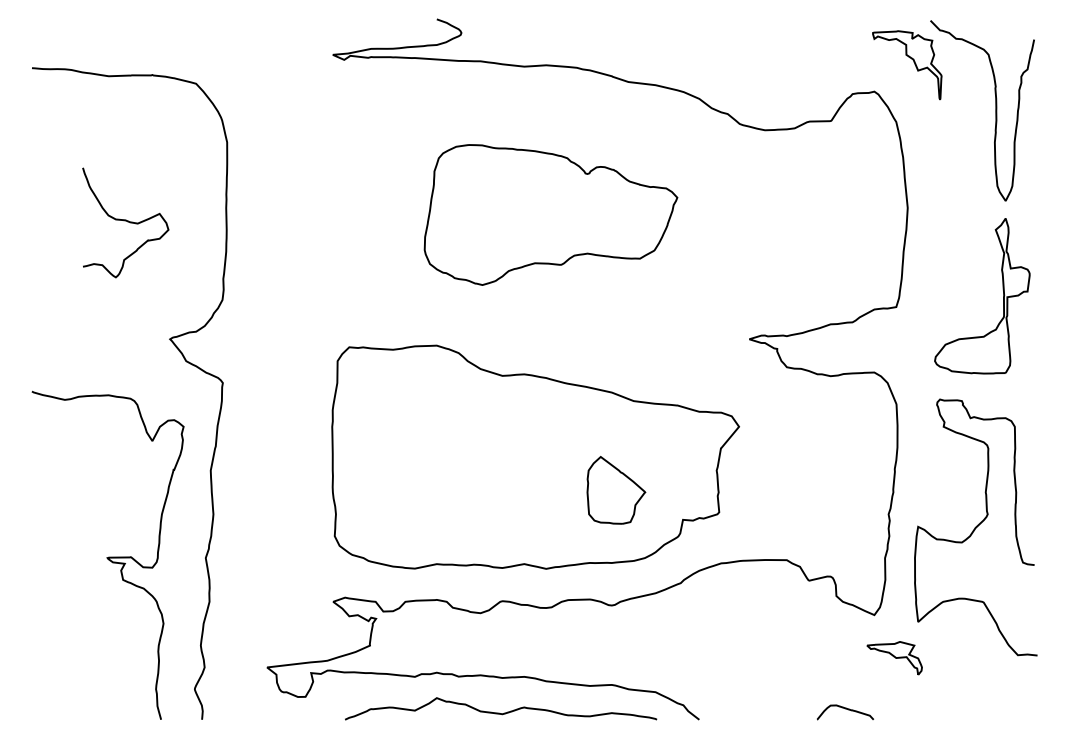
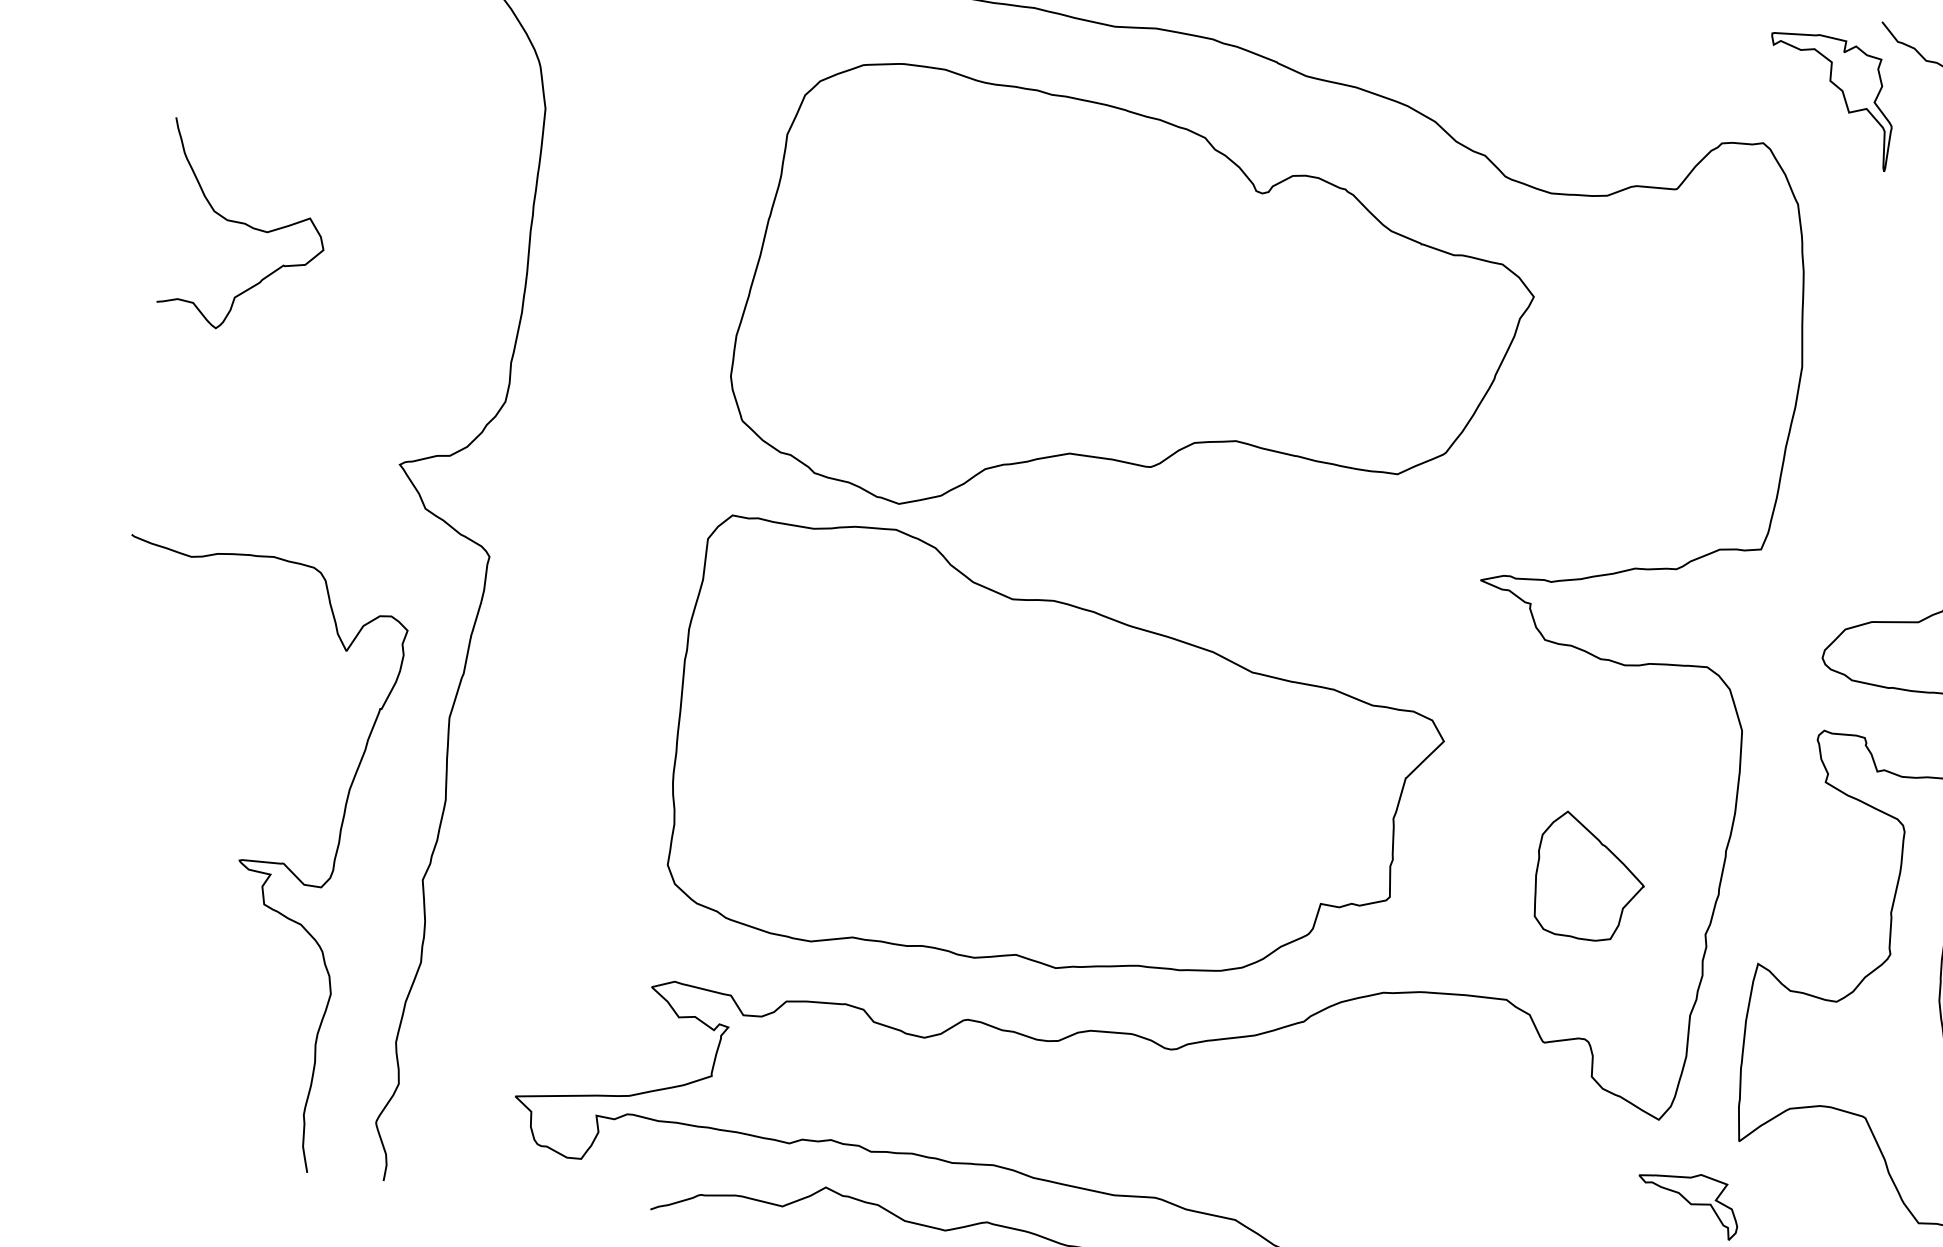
part: (550, 214) -> (1134, 307), size x1.67
curve: (125, 221) -> (244, 225), moved
part: (616, 490) -> (1590, 877), moved

